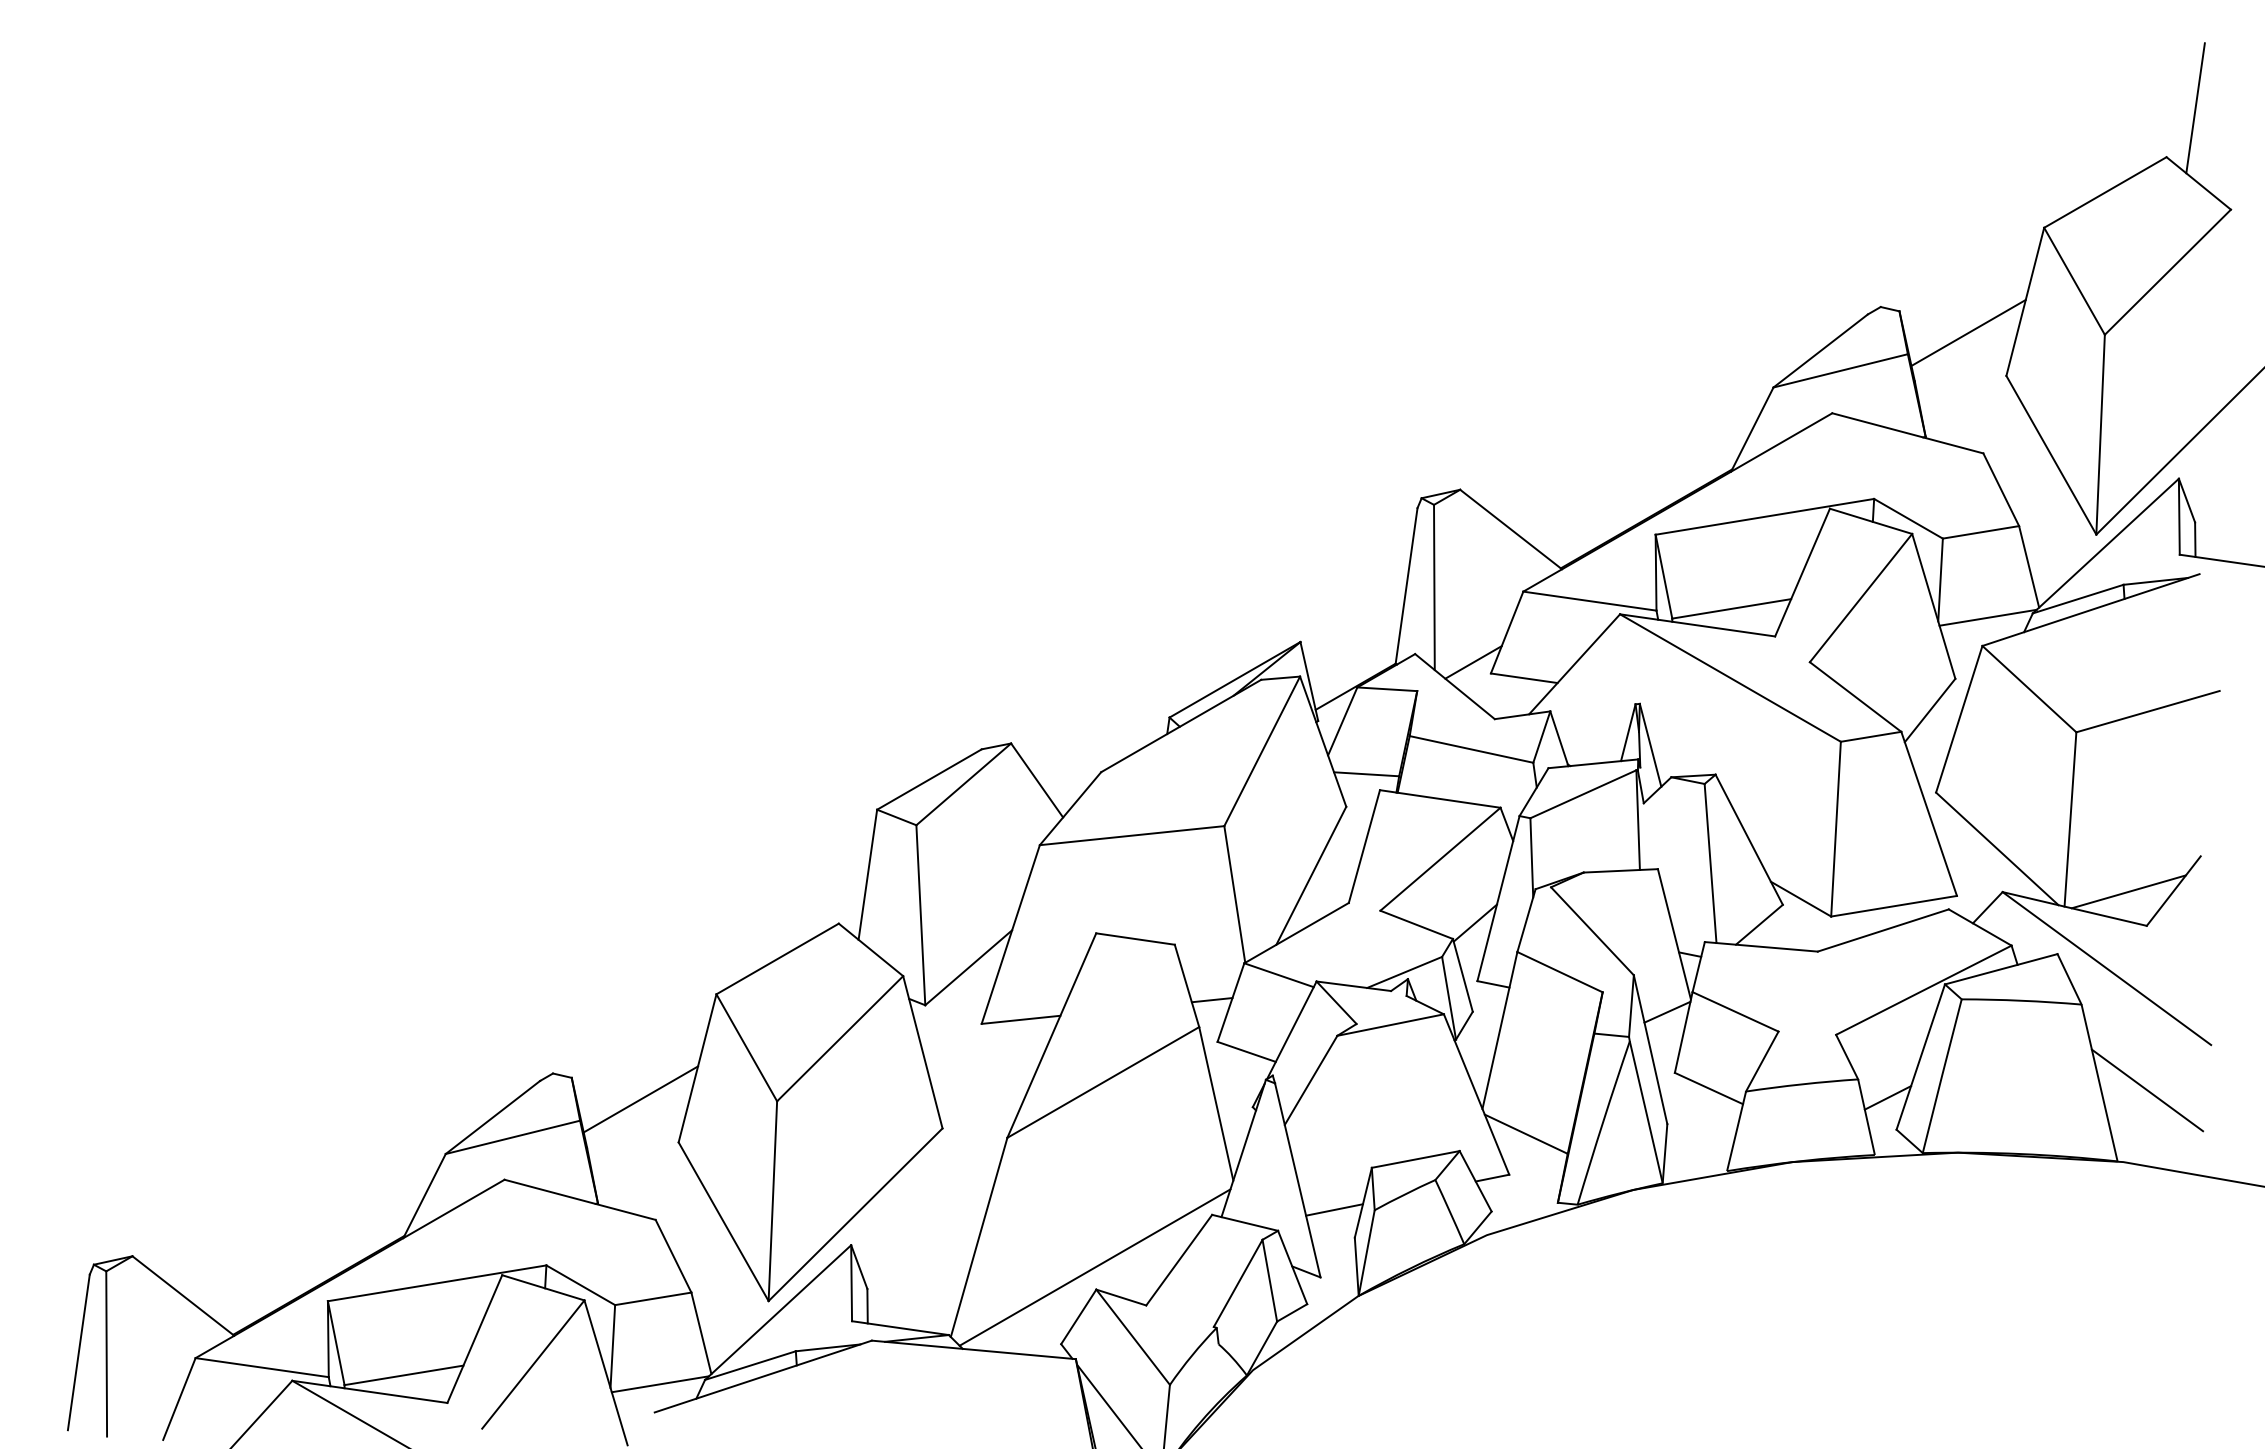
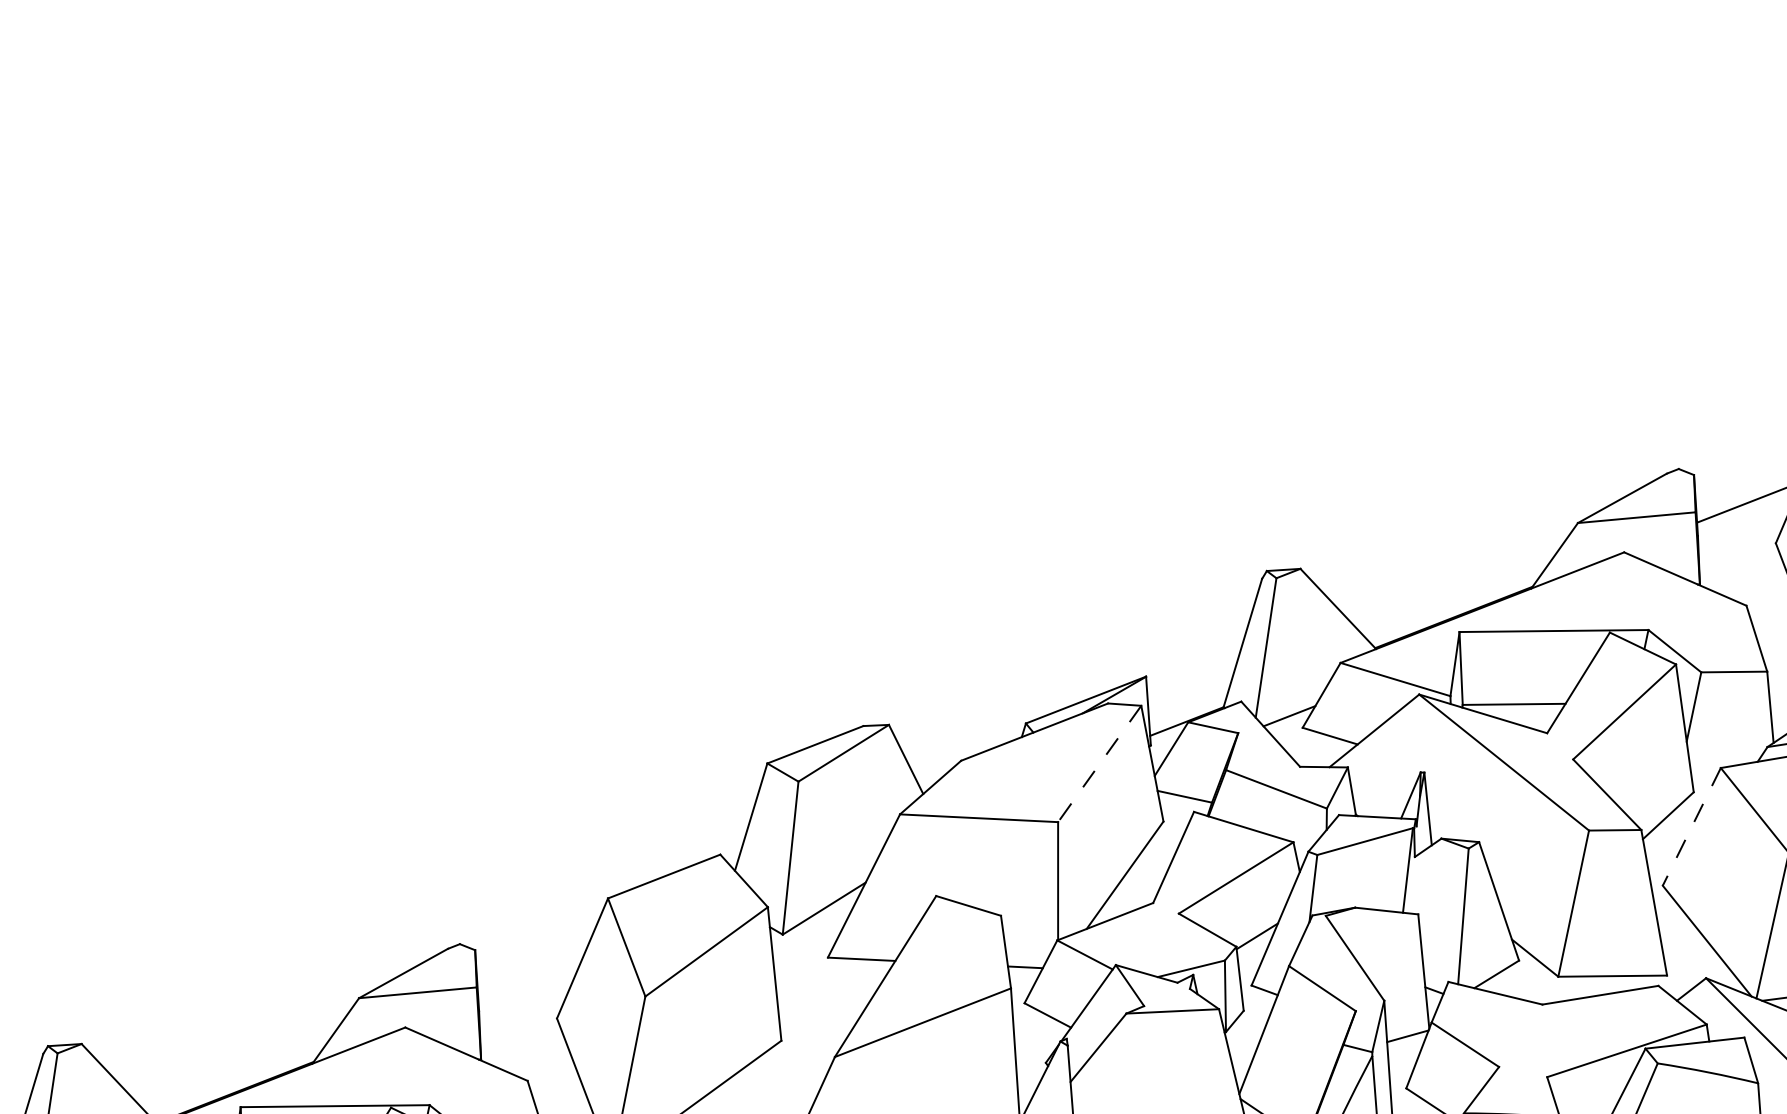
line: (1987, 617) -> (1728, 744), removed
line: (1959, 719) -> (1691, 827), solid -> dashed
line: (1262, 751) -> (1099, 764), solid -> dashed
line: (640, 1099) -> (530, 977), removed

